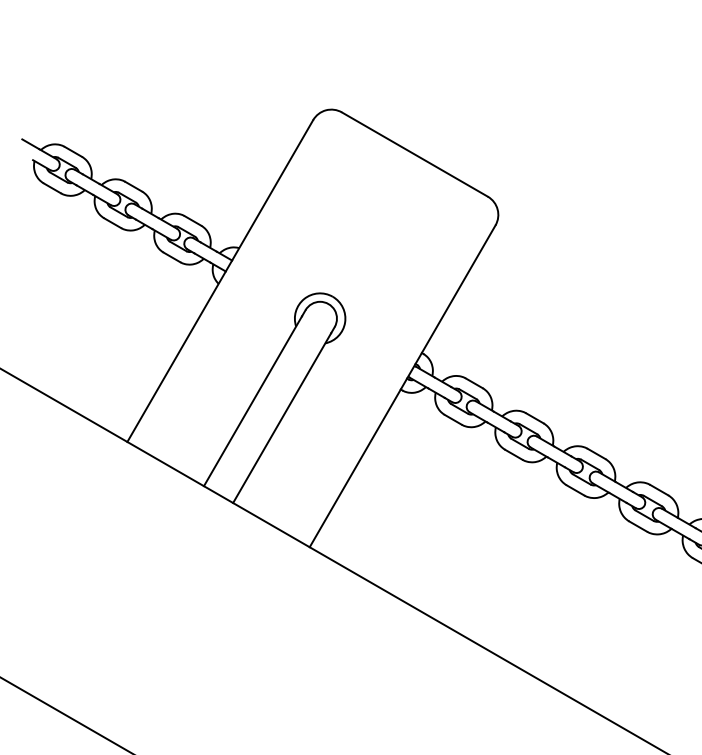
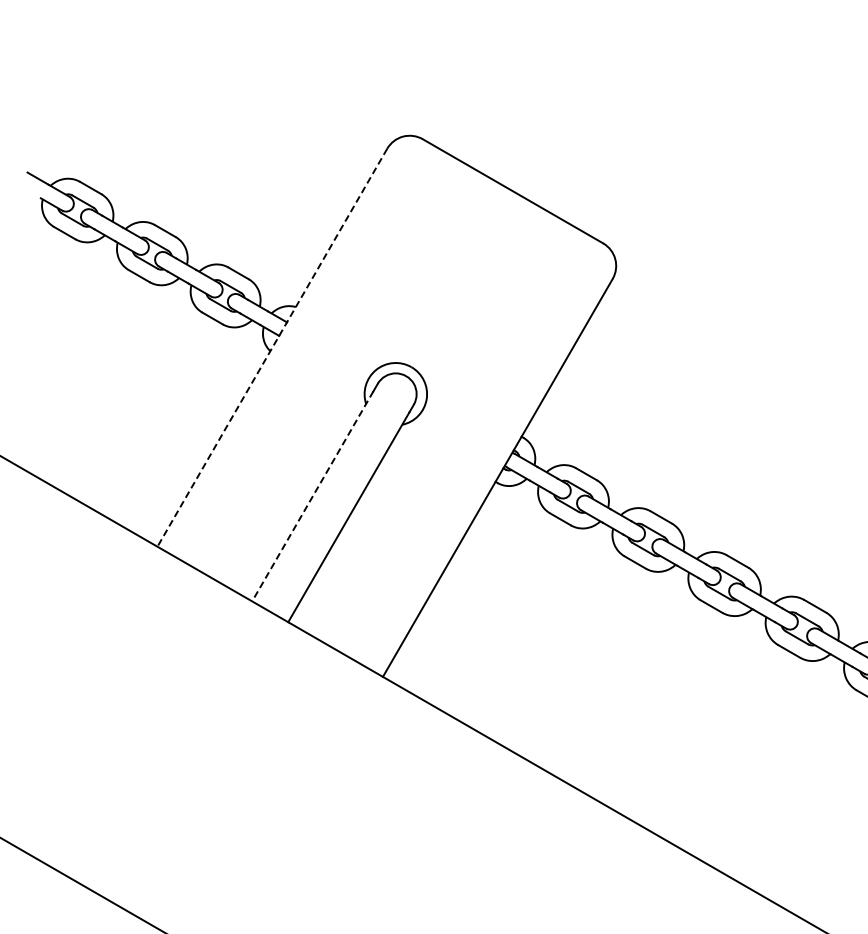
line: (220, 280) -> (272, 347), solid -> dashed
line: (252, 401) -> (312, 496), solid -> dashed

